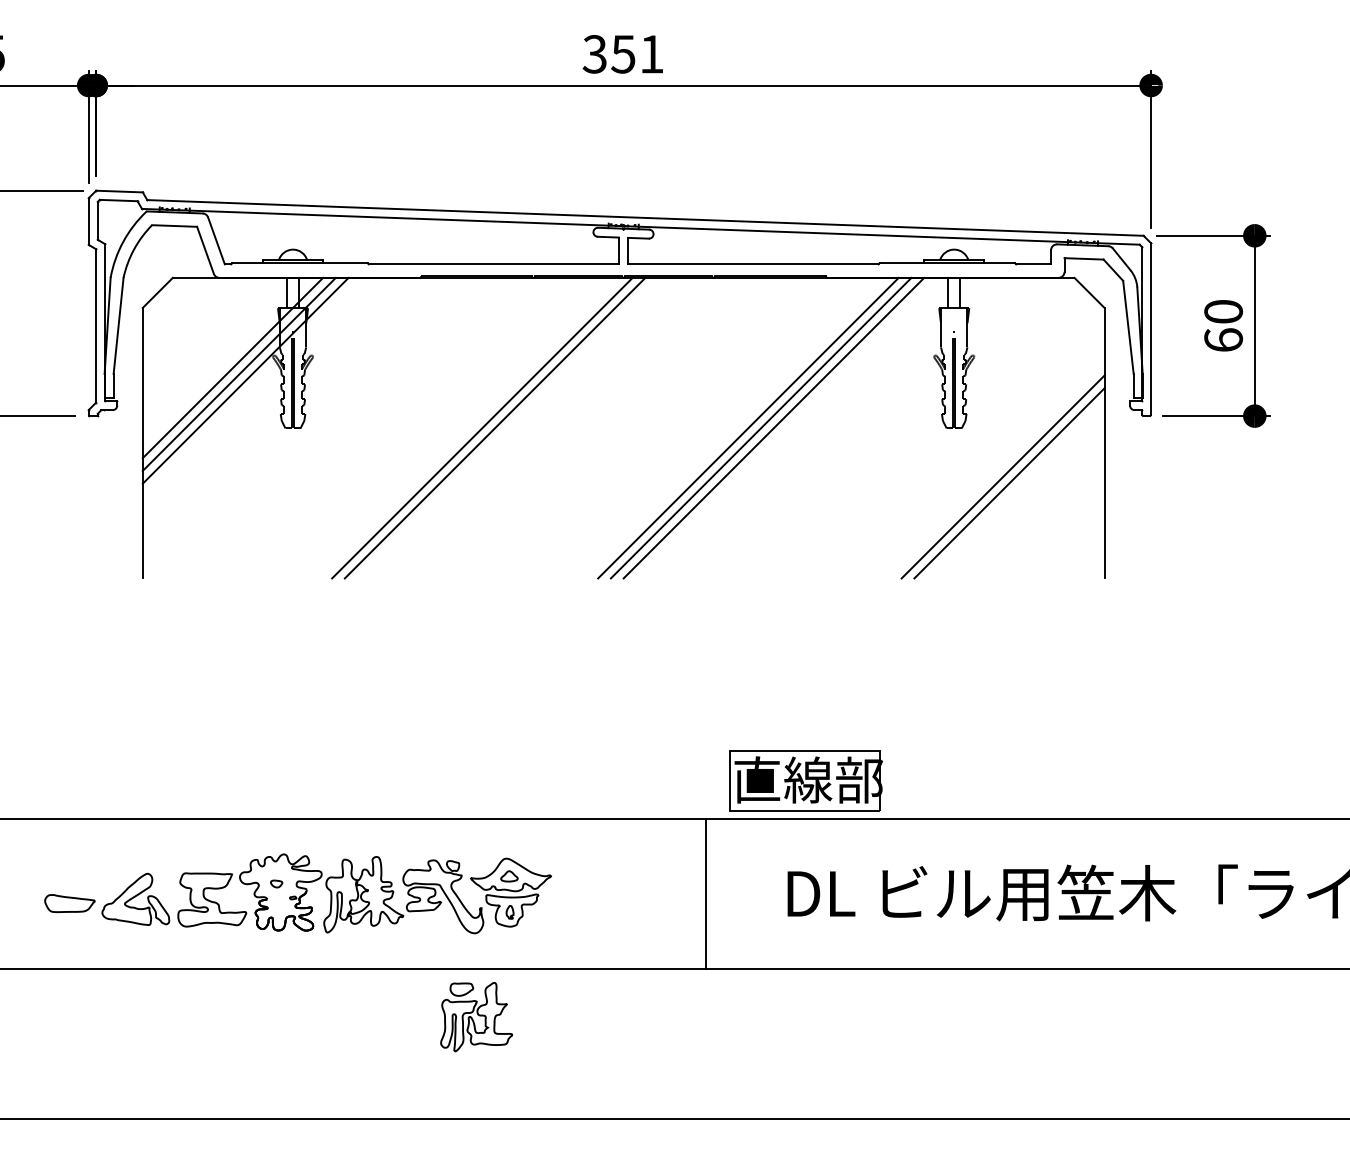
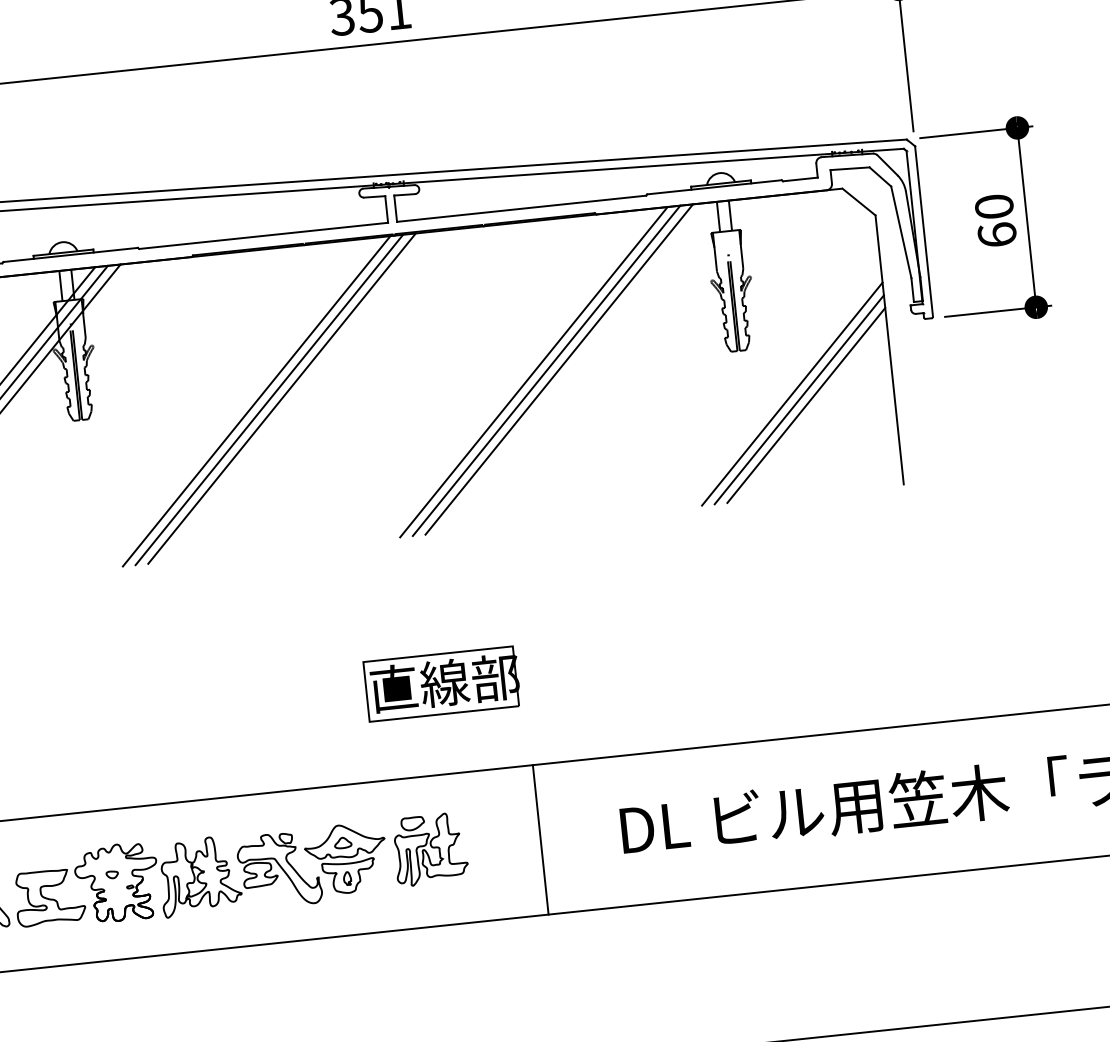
line: (469, 427) -> (256, 400), added
line: (1015, 489) -> (805, 405), added
part: (805, 780) -> (442, 683), moved
part: (476, 1017) -> (430, 849), moved

